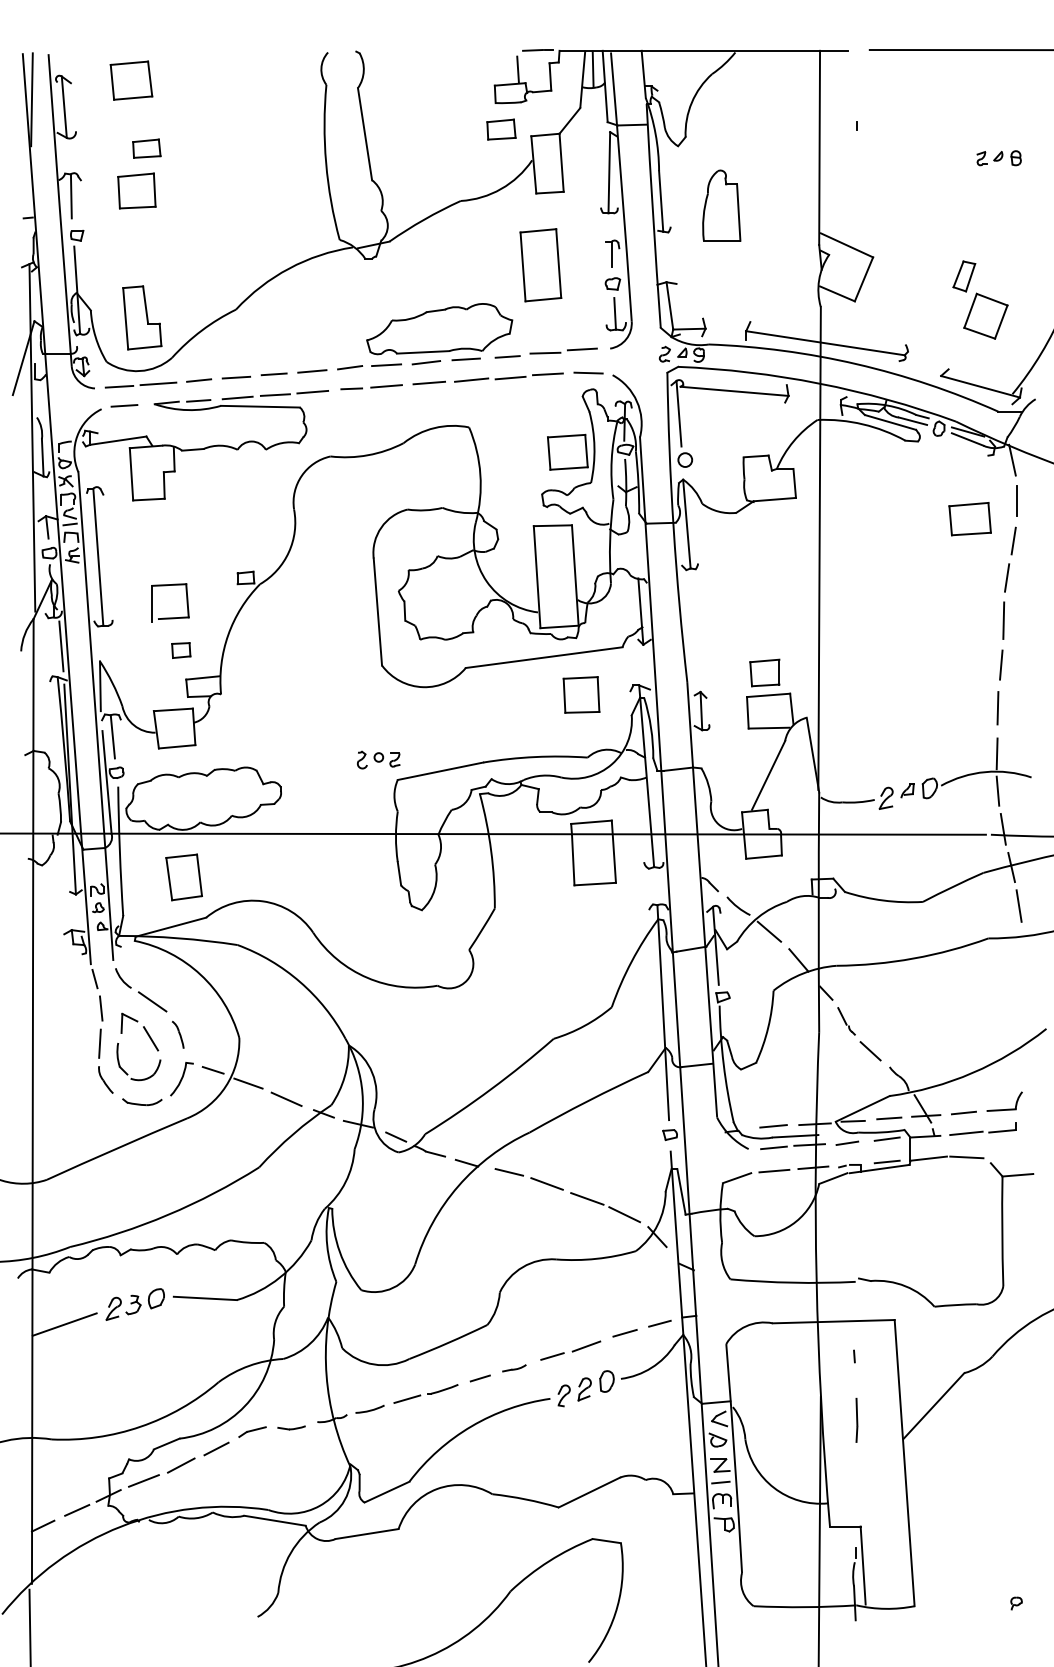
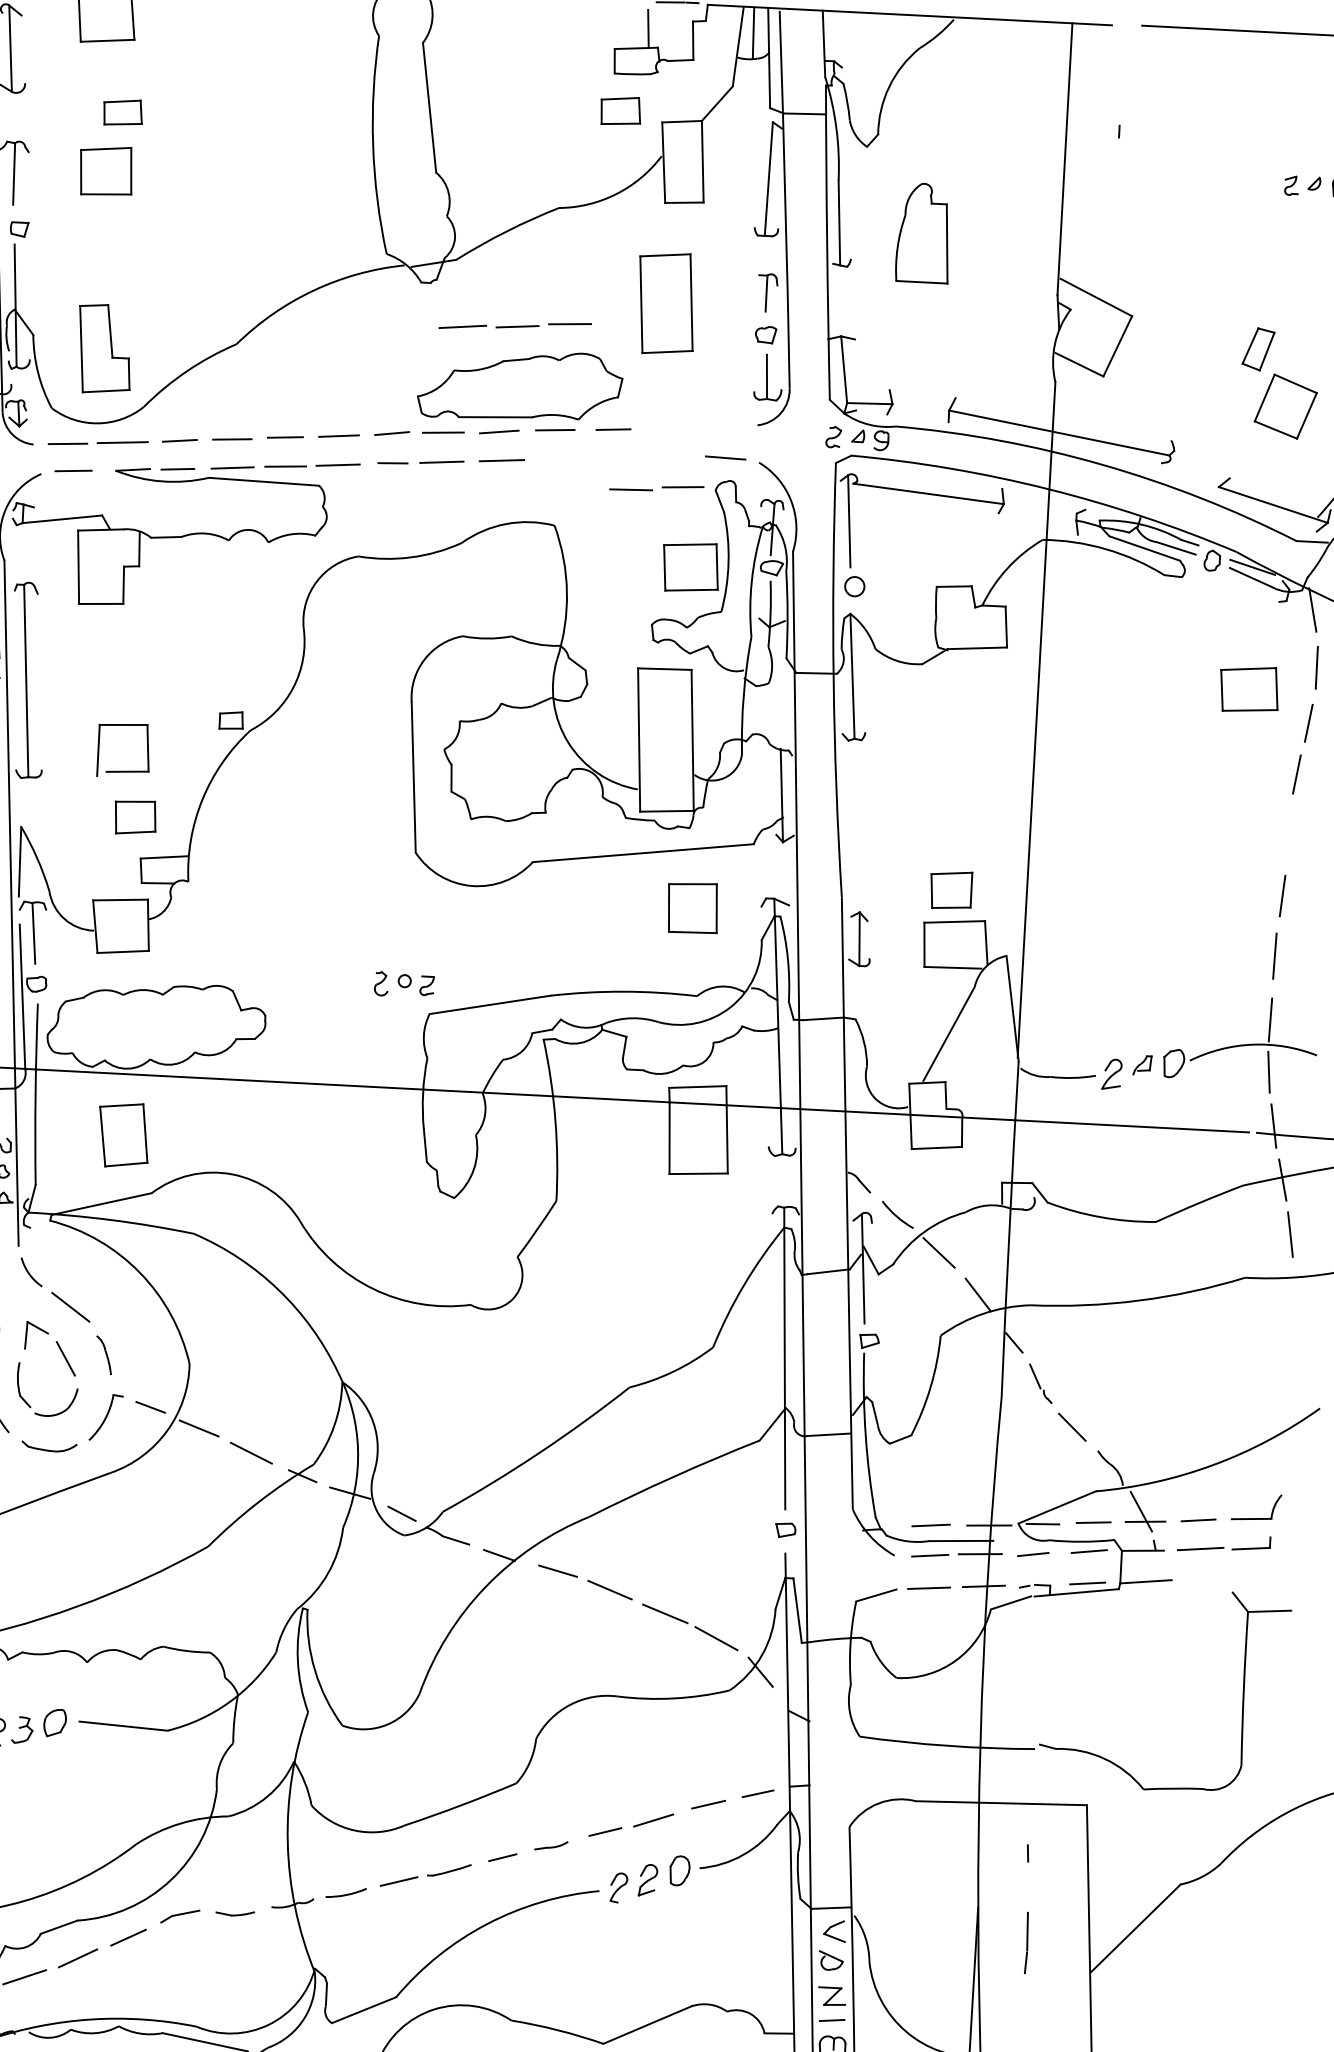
part: (563, 350) -> (656, 487), moved
part: (508, 377) -> (514, 325), moved
line: (1003, 620) -> (1288, 833), removed
part: (181, 650) -> (136, 817), size x1.6
line: (966, 1157) -> (1198, 1582), removed

